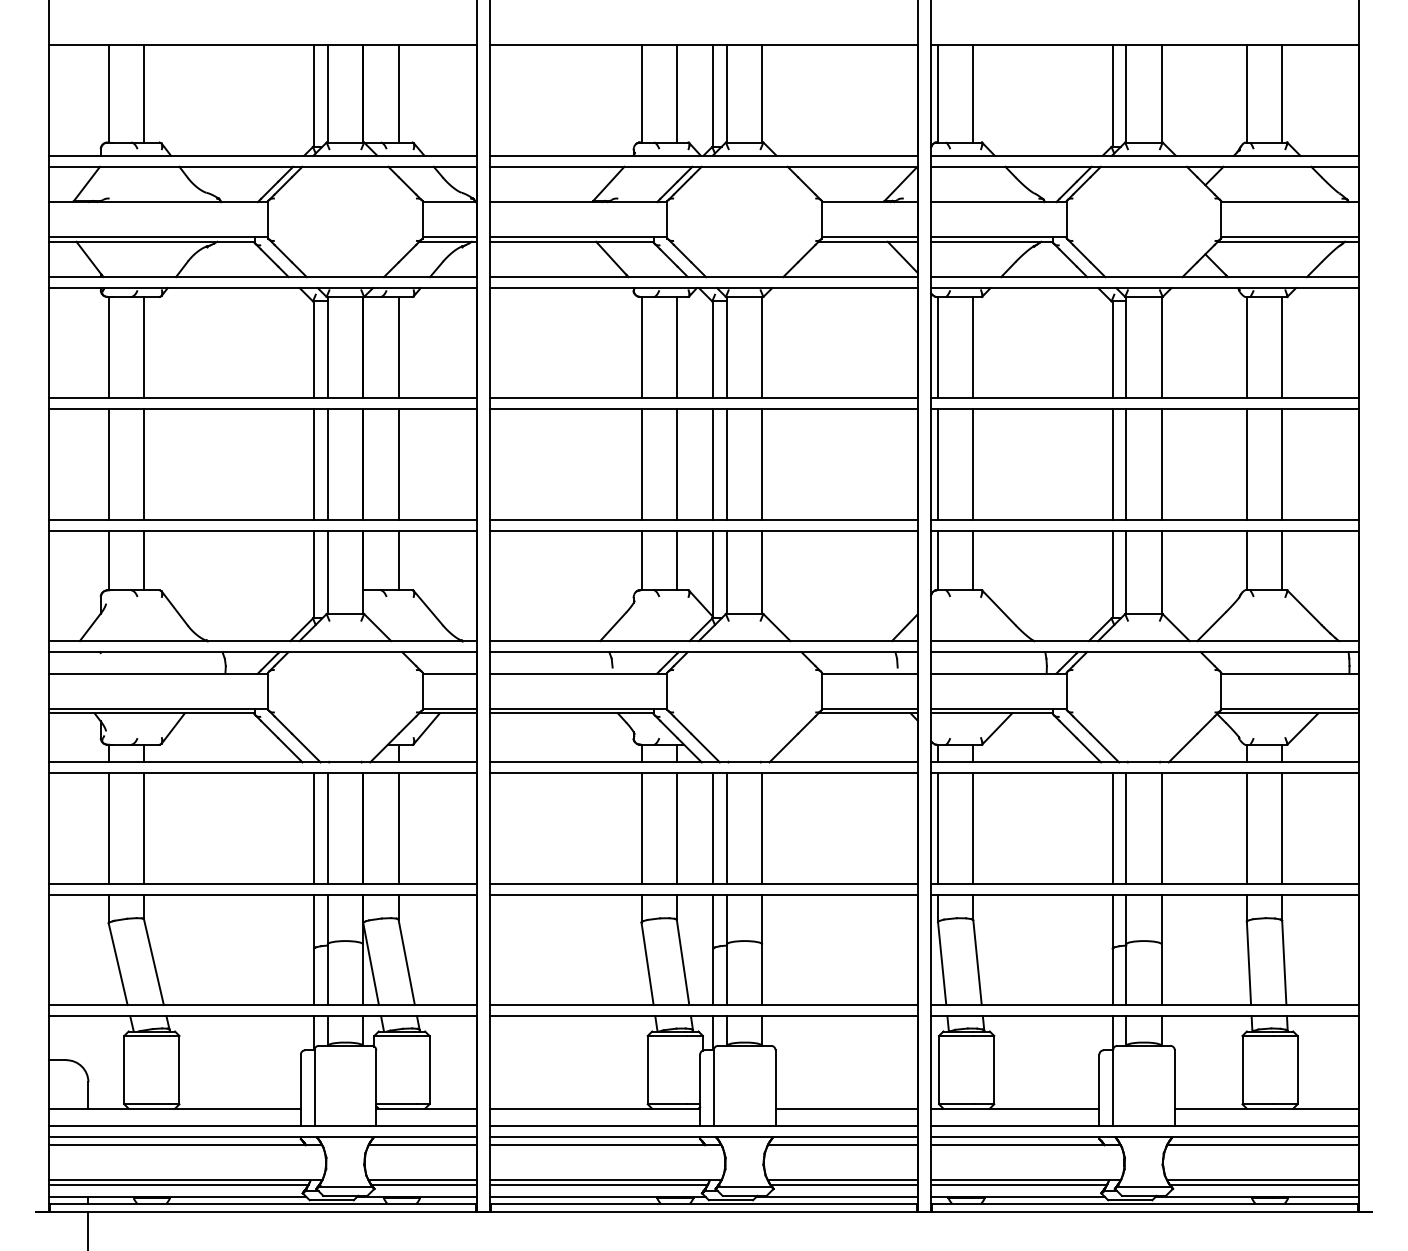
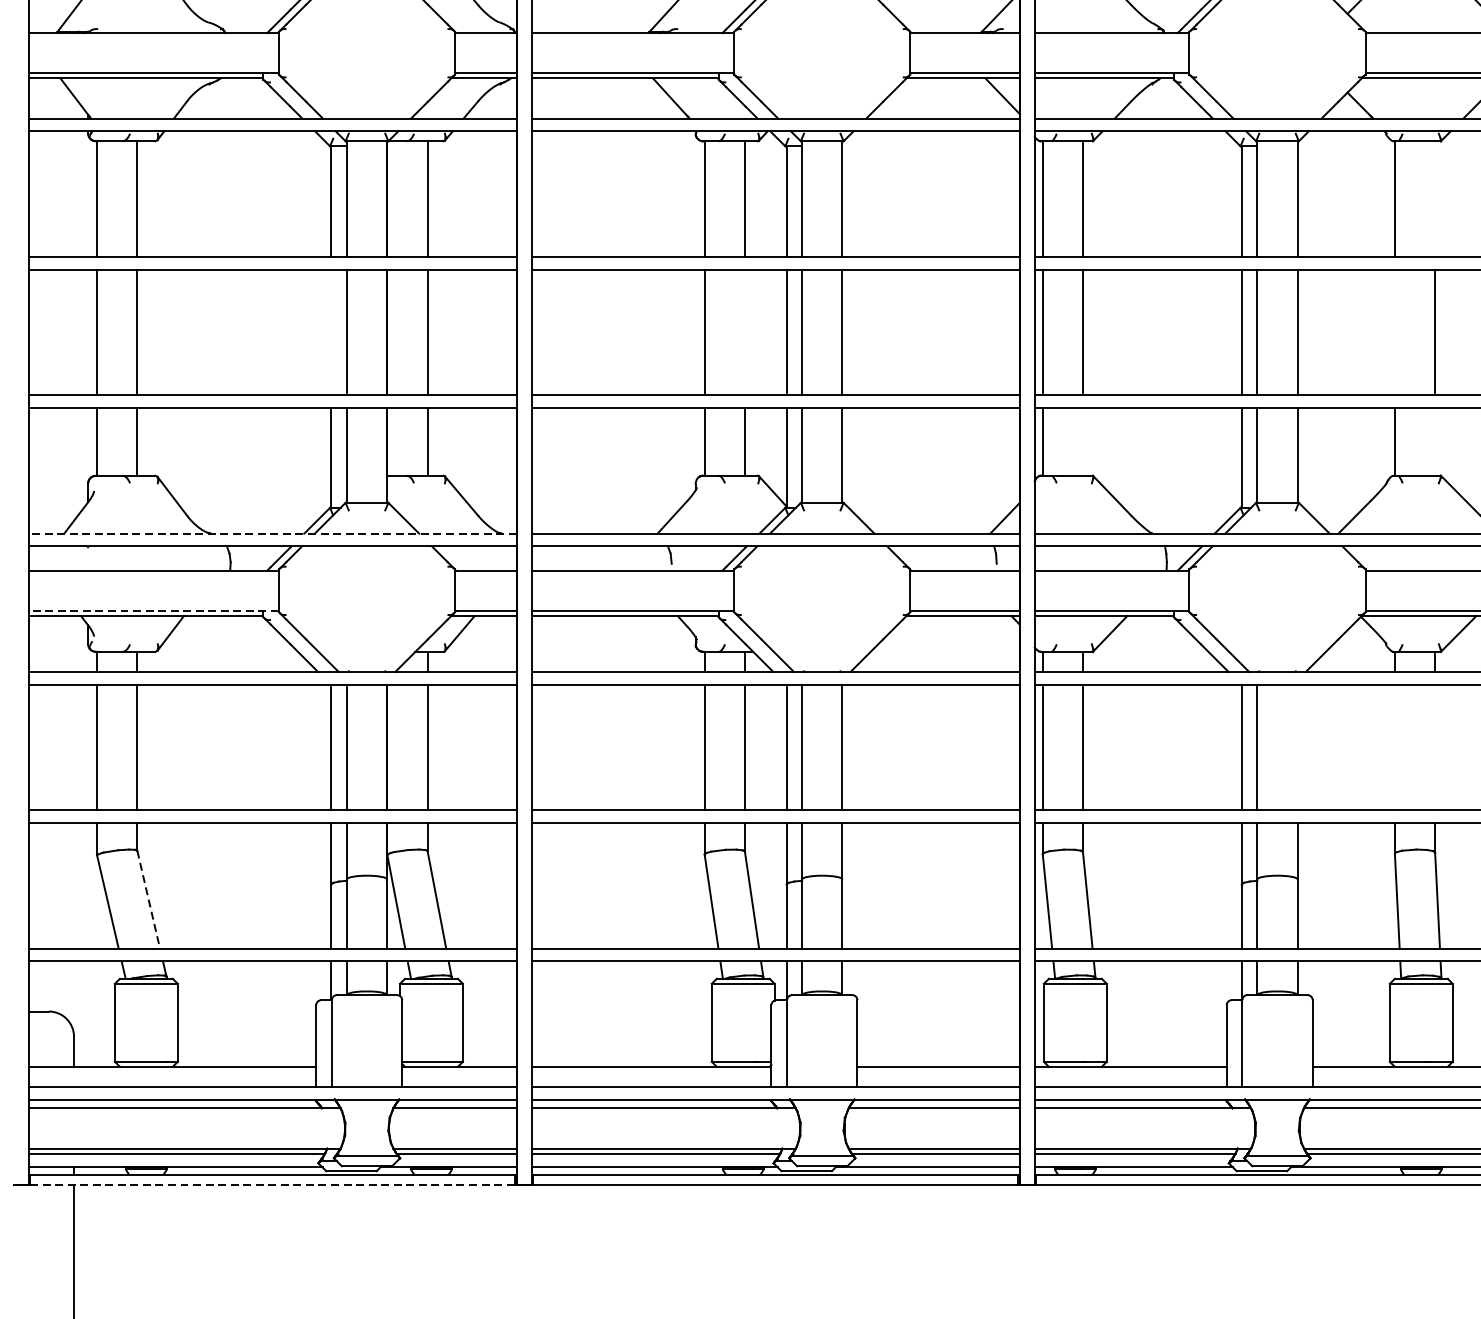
line: (1282, 347) -> (1435, 198), removed
line: (314, 464) -> (331, 332), removed
line: (676, 464) -> (744, 332), removed
line: (1246, 464) -> (1394, 332), removed
line: (973, 560) -> (1083, 441), removed
line: (1282, 560) -> (1435, 441), removed
line: (262, 641) -> (272, 534), solid -> dashed
line: (158, 708) -> (153, 610), solid -> dashed
line: (1161, 828) -> (1297, 747), removed
line: (1246, 828) -> (1394, 747), removed
line: (1282, 828) -> (1435, 747), removed
line: (154, 962) -> (149, 900), solid -> dashed
line: (262, 1212) -> (272, 1185), solid -> dashed

